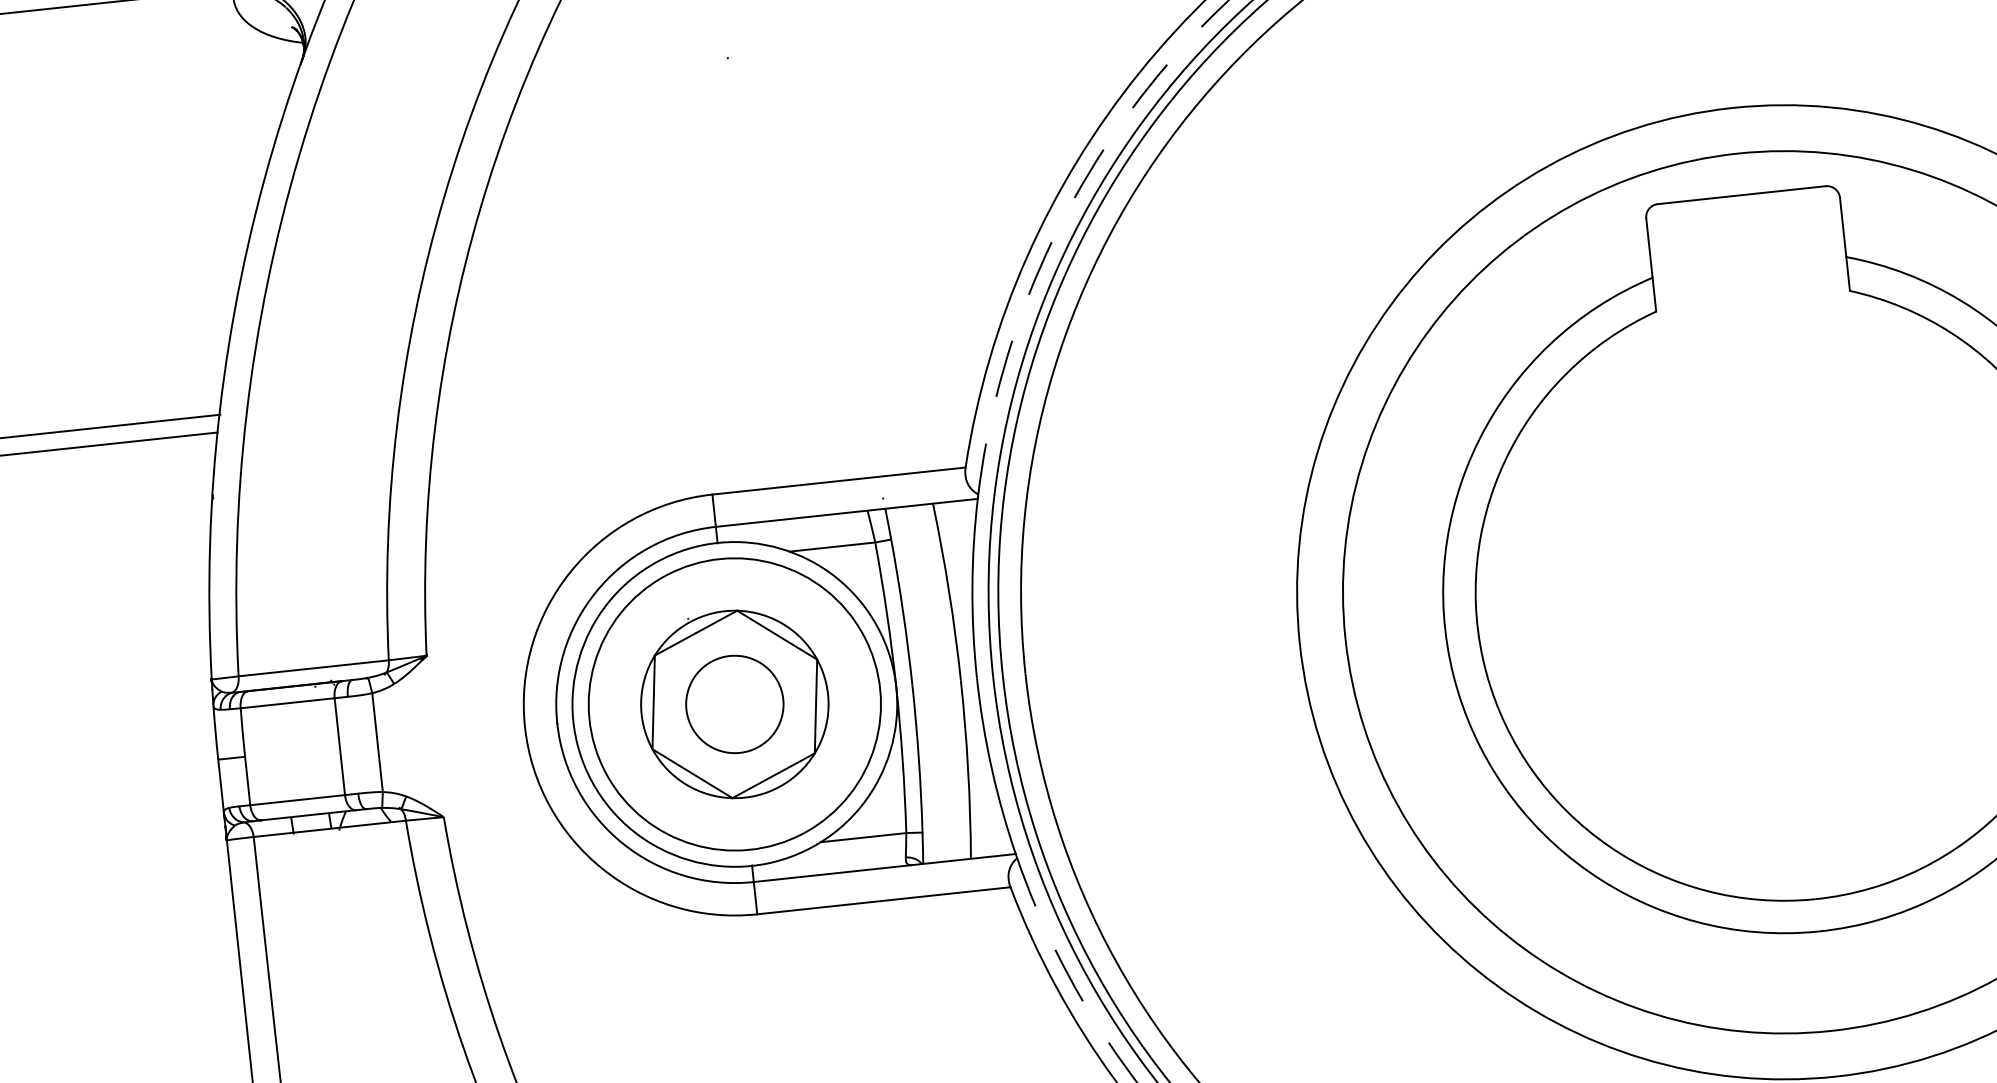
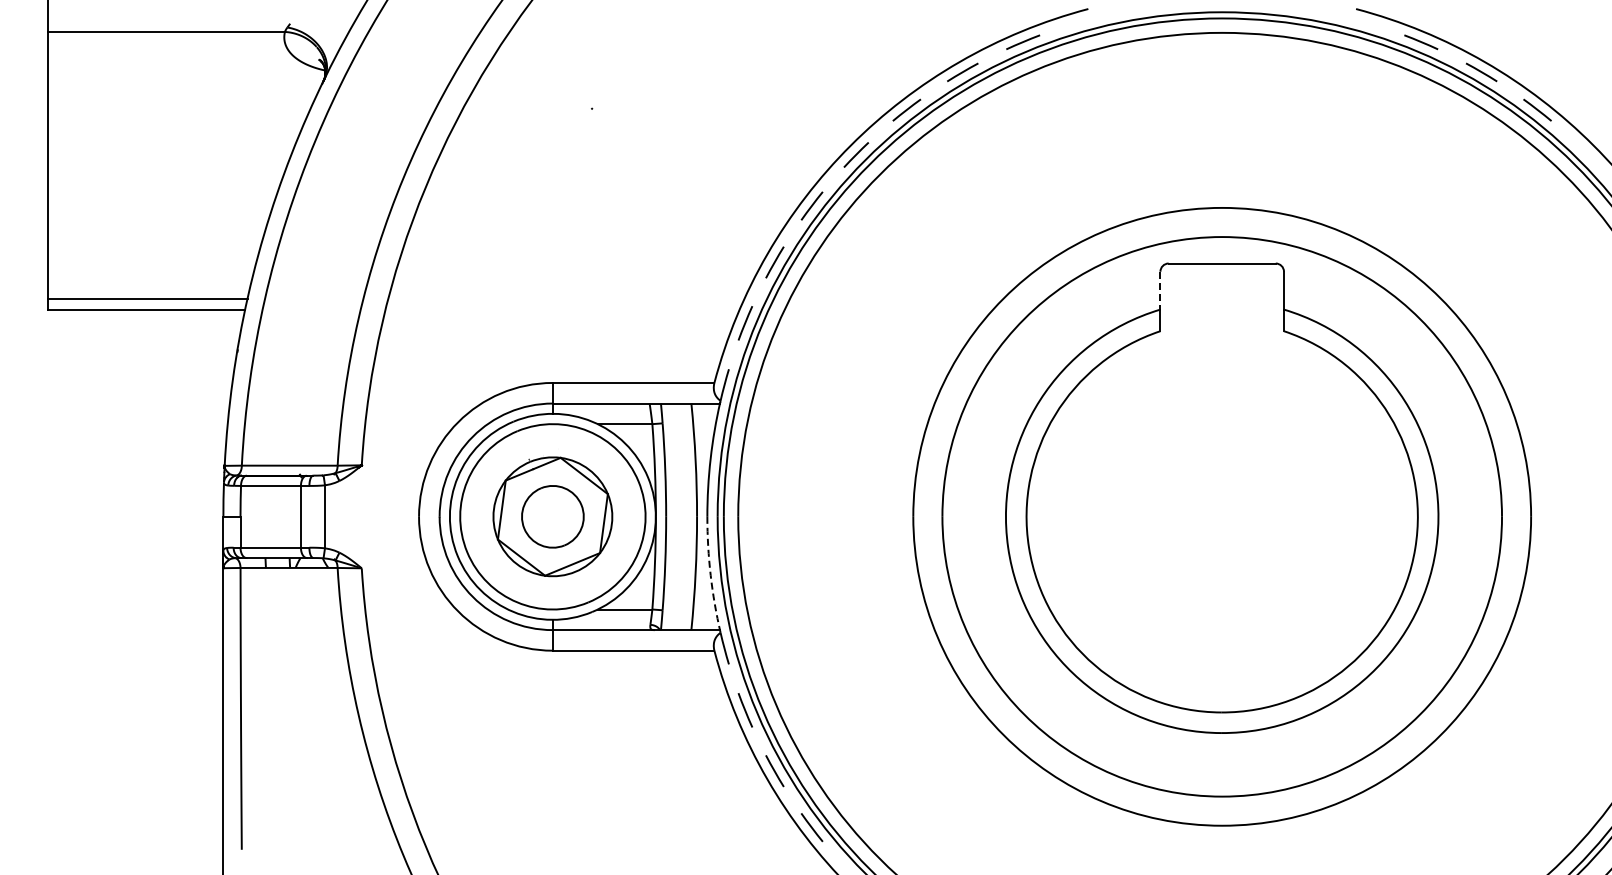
line: (1649, 247) -> (1160, 290), solid -> dashed
arc: (991, 770) -> (710, 575), solid -> dashed

